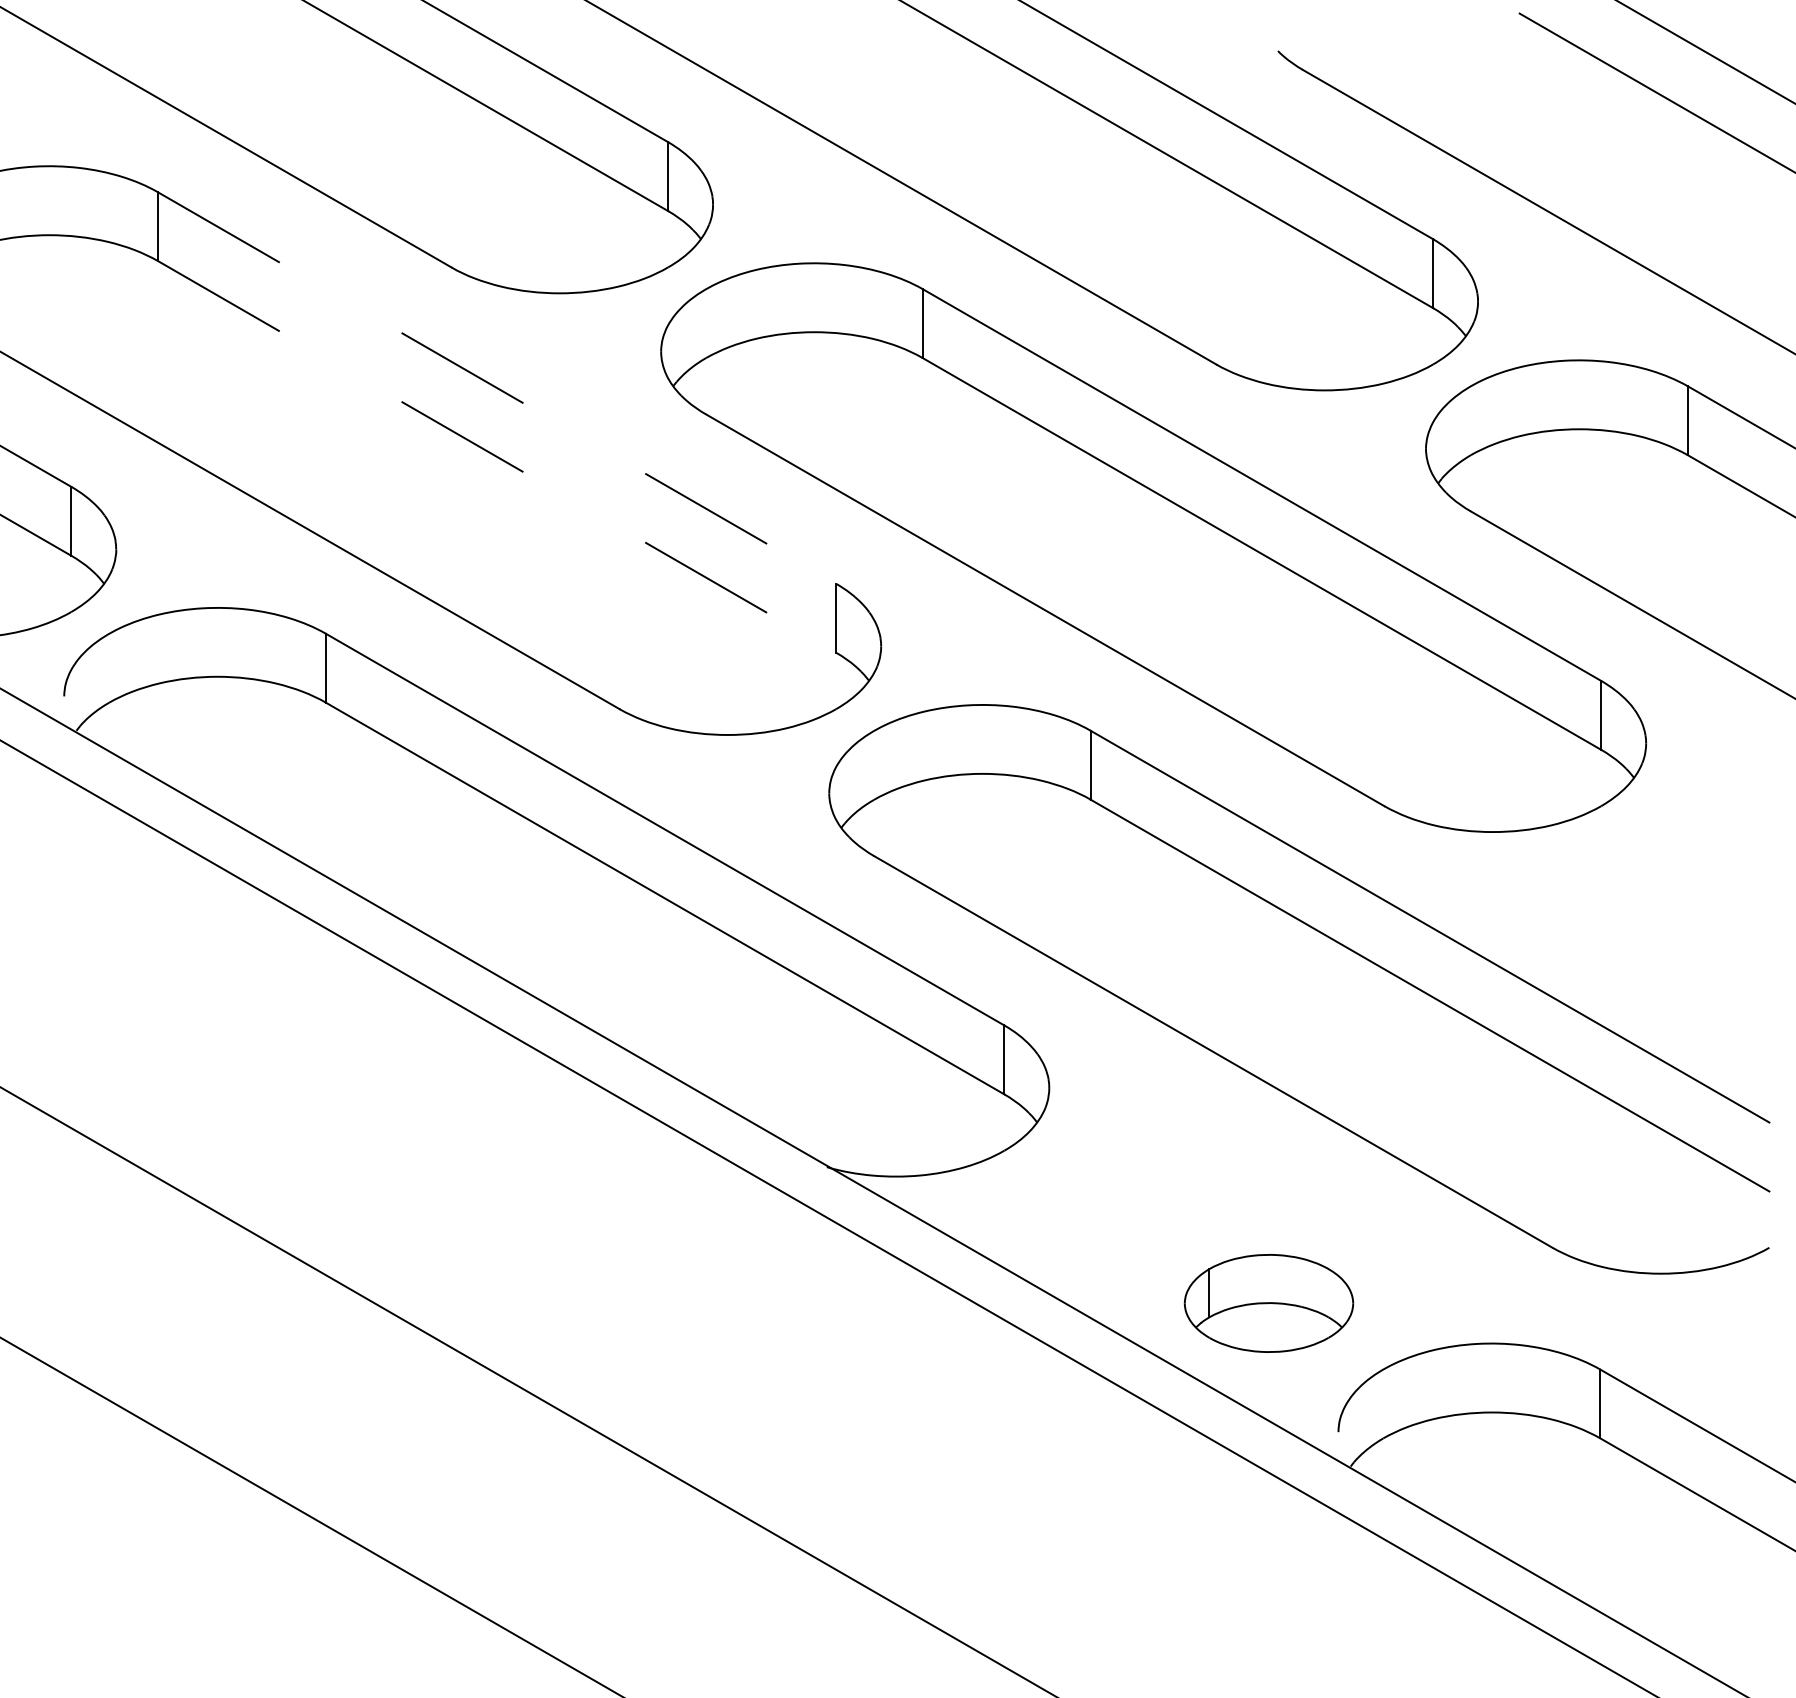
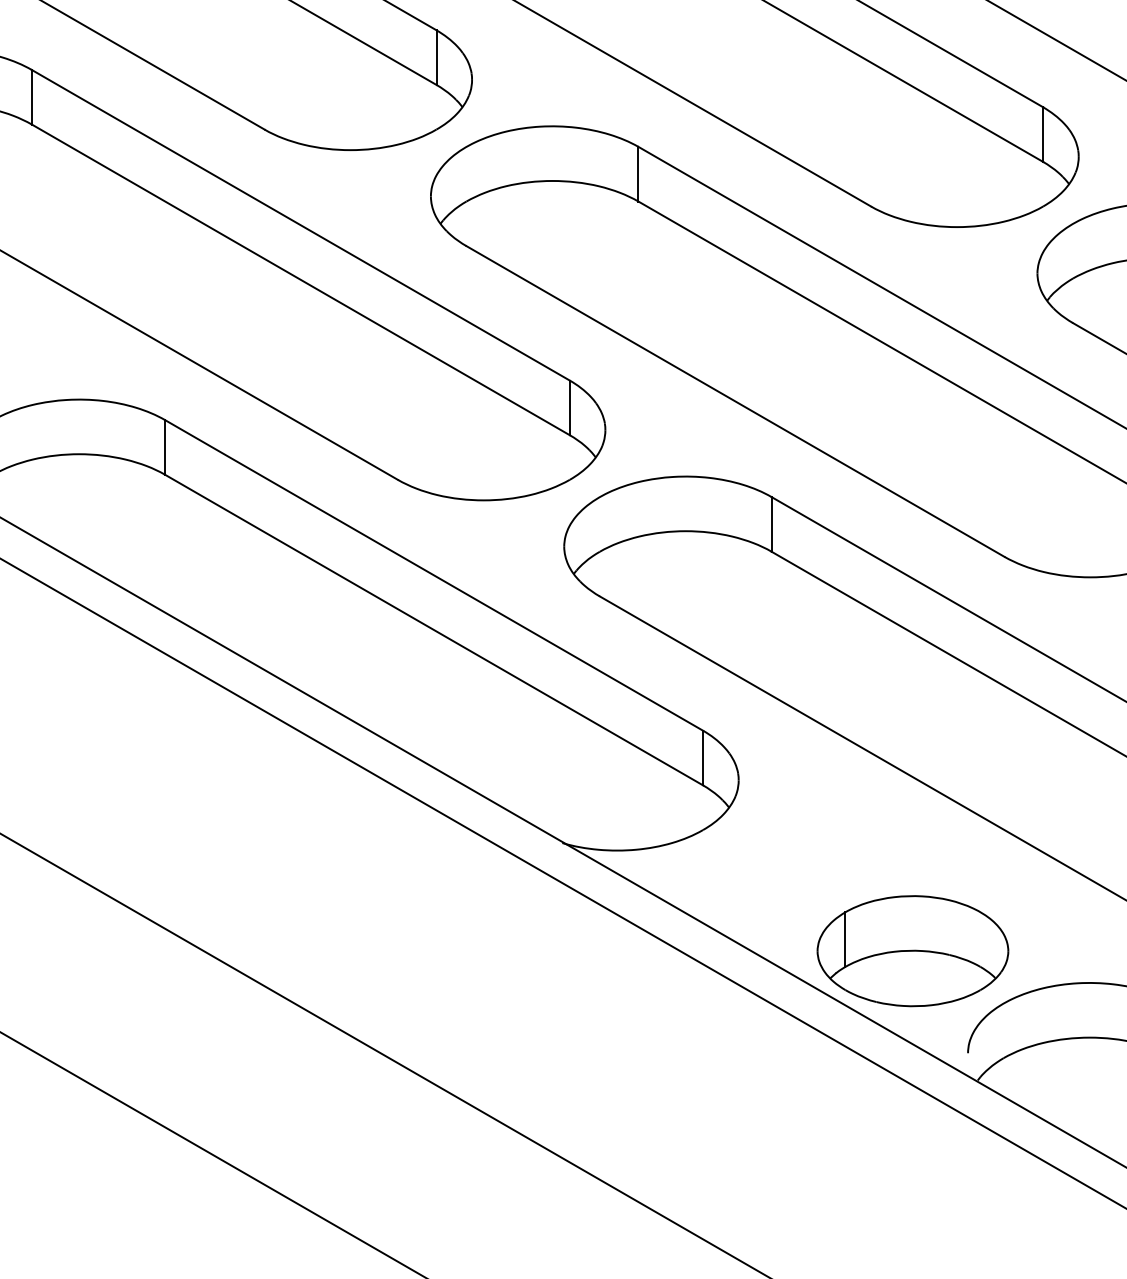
line: (497, 388) -> (301, 225), dashed -> solid
line: (497, 456) -> (301, 279), dashed -> solid
part: (1268, 1303) -> (912, 951), size x1.43

